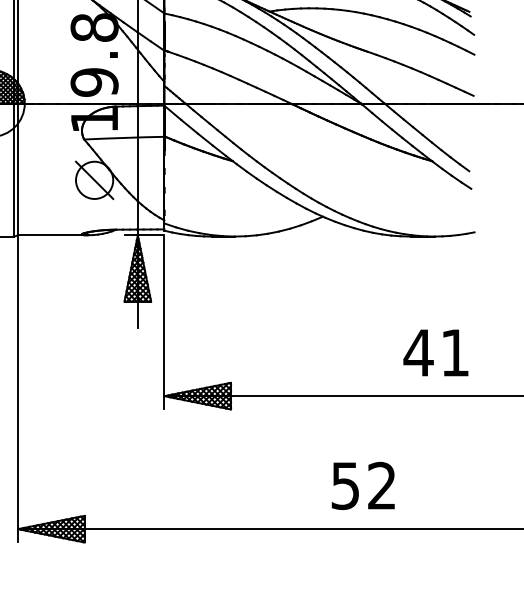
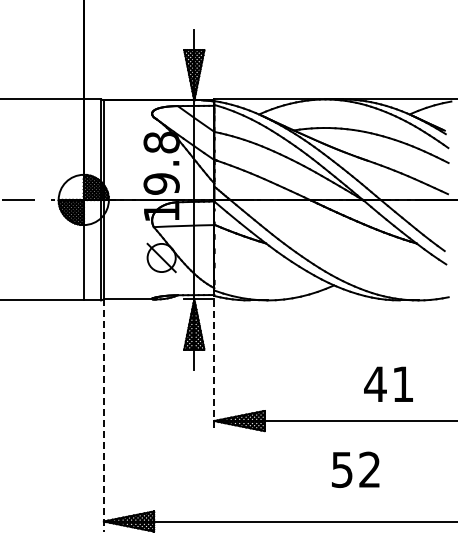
line: (164, 323) -> (214, 366), solid -> dashed
text: (435, 351) -> (388, 383), moved
line: (17, 388) -> (103, 415), solid -> dashed
text: (363, 485) -> (355, 469), moved

